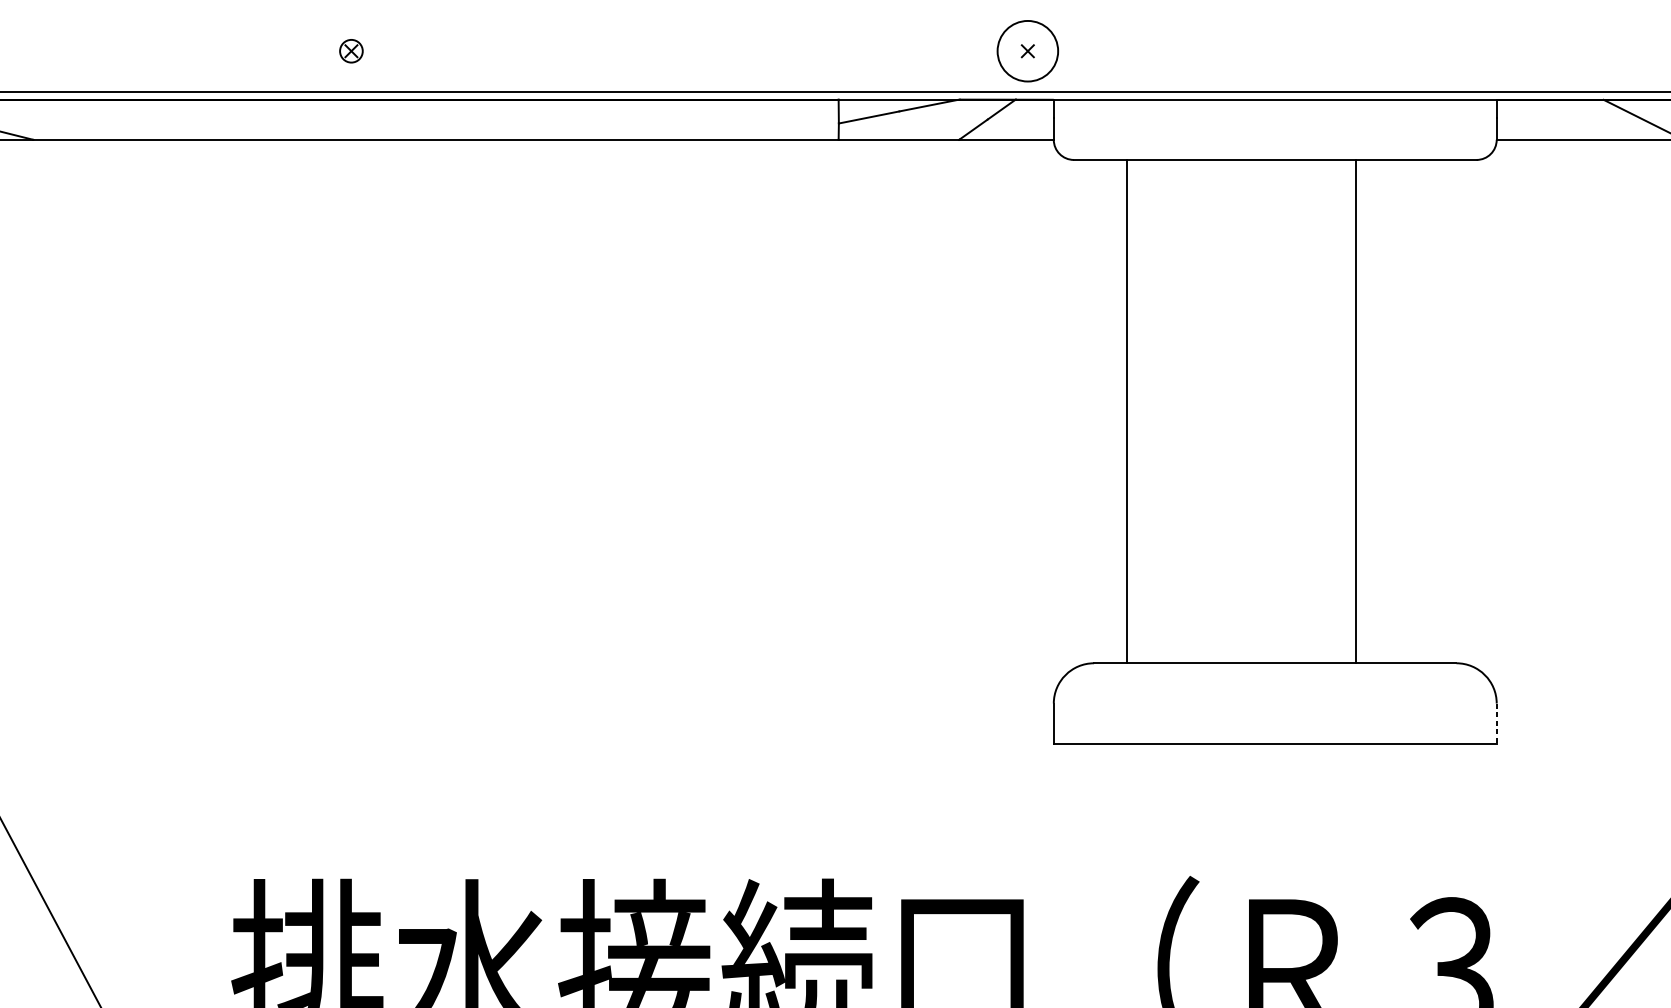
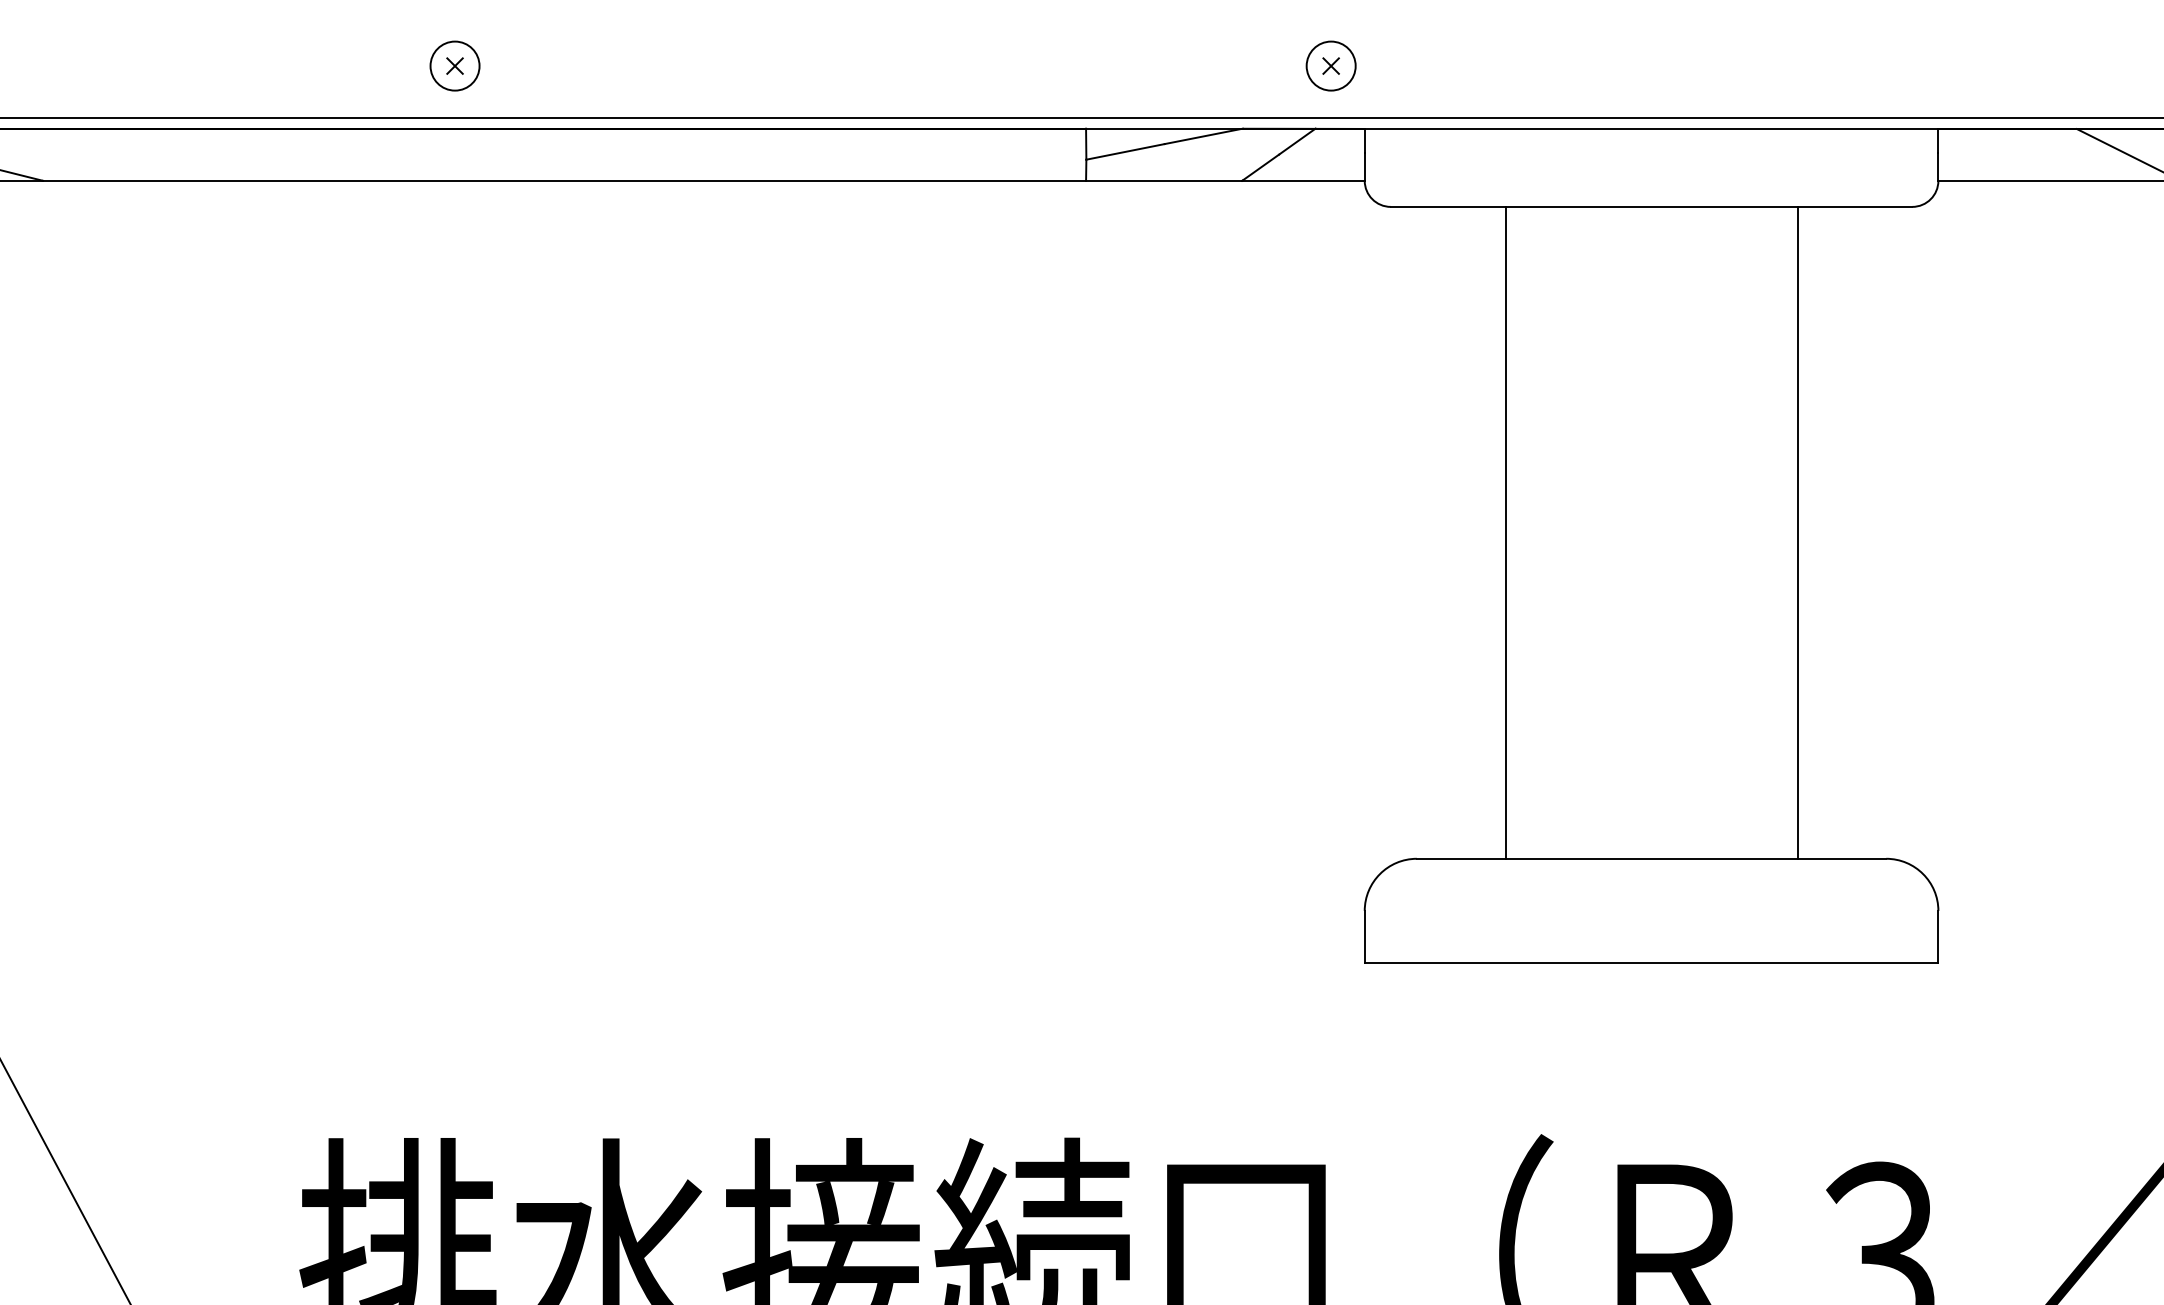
circle: (351, 50) -> (454, 65), size x1.67
circle: (1027, 50) -> (1330, 65), size x0.62
line: (1126, 411) -> (1505, 532), moved
line: (1356, 411) -> (1797, 532), moved
line: (1496, 724) -> (1938, 937), dashed -> solid

